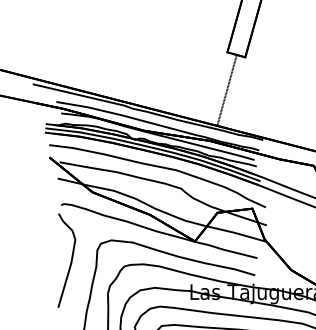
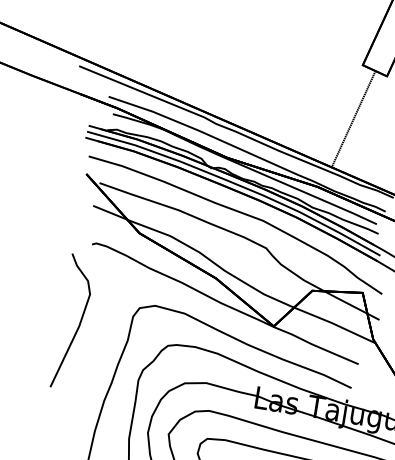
curve: (70, 260) -> (78, 322), moved

